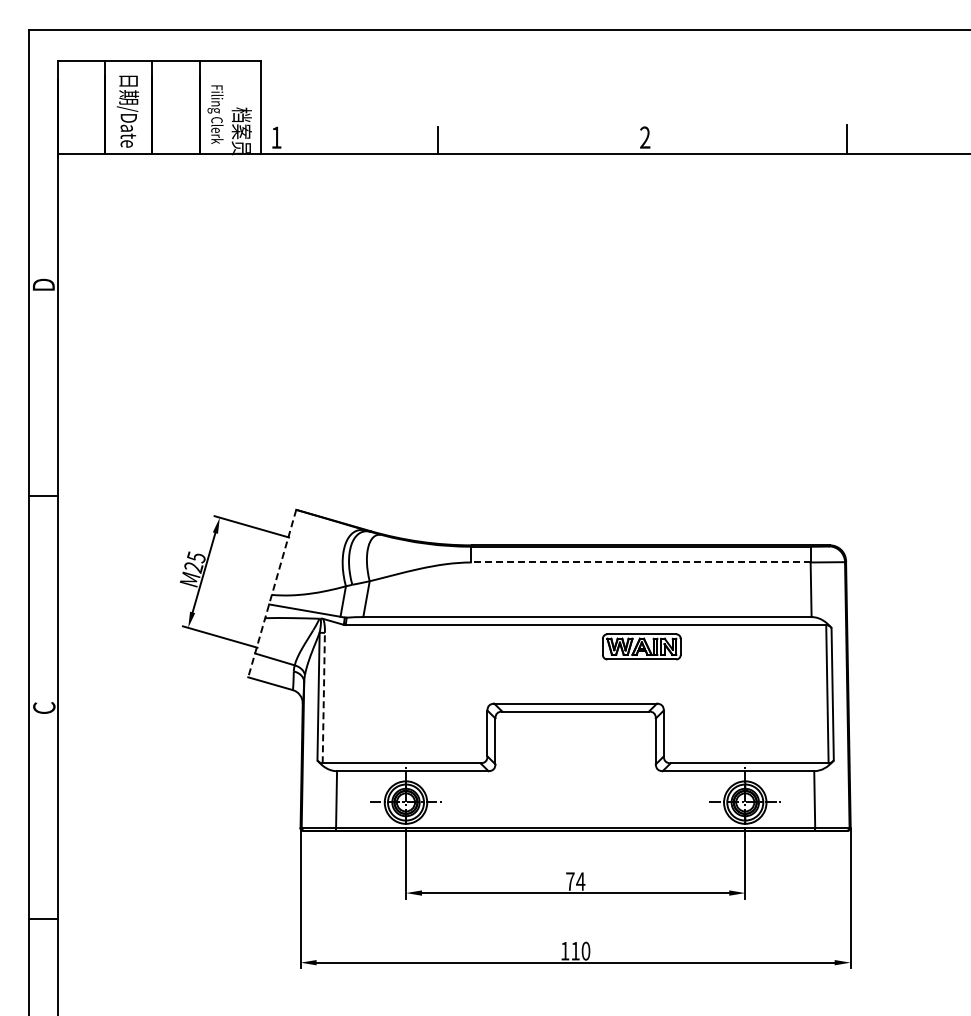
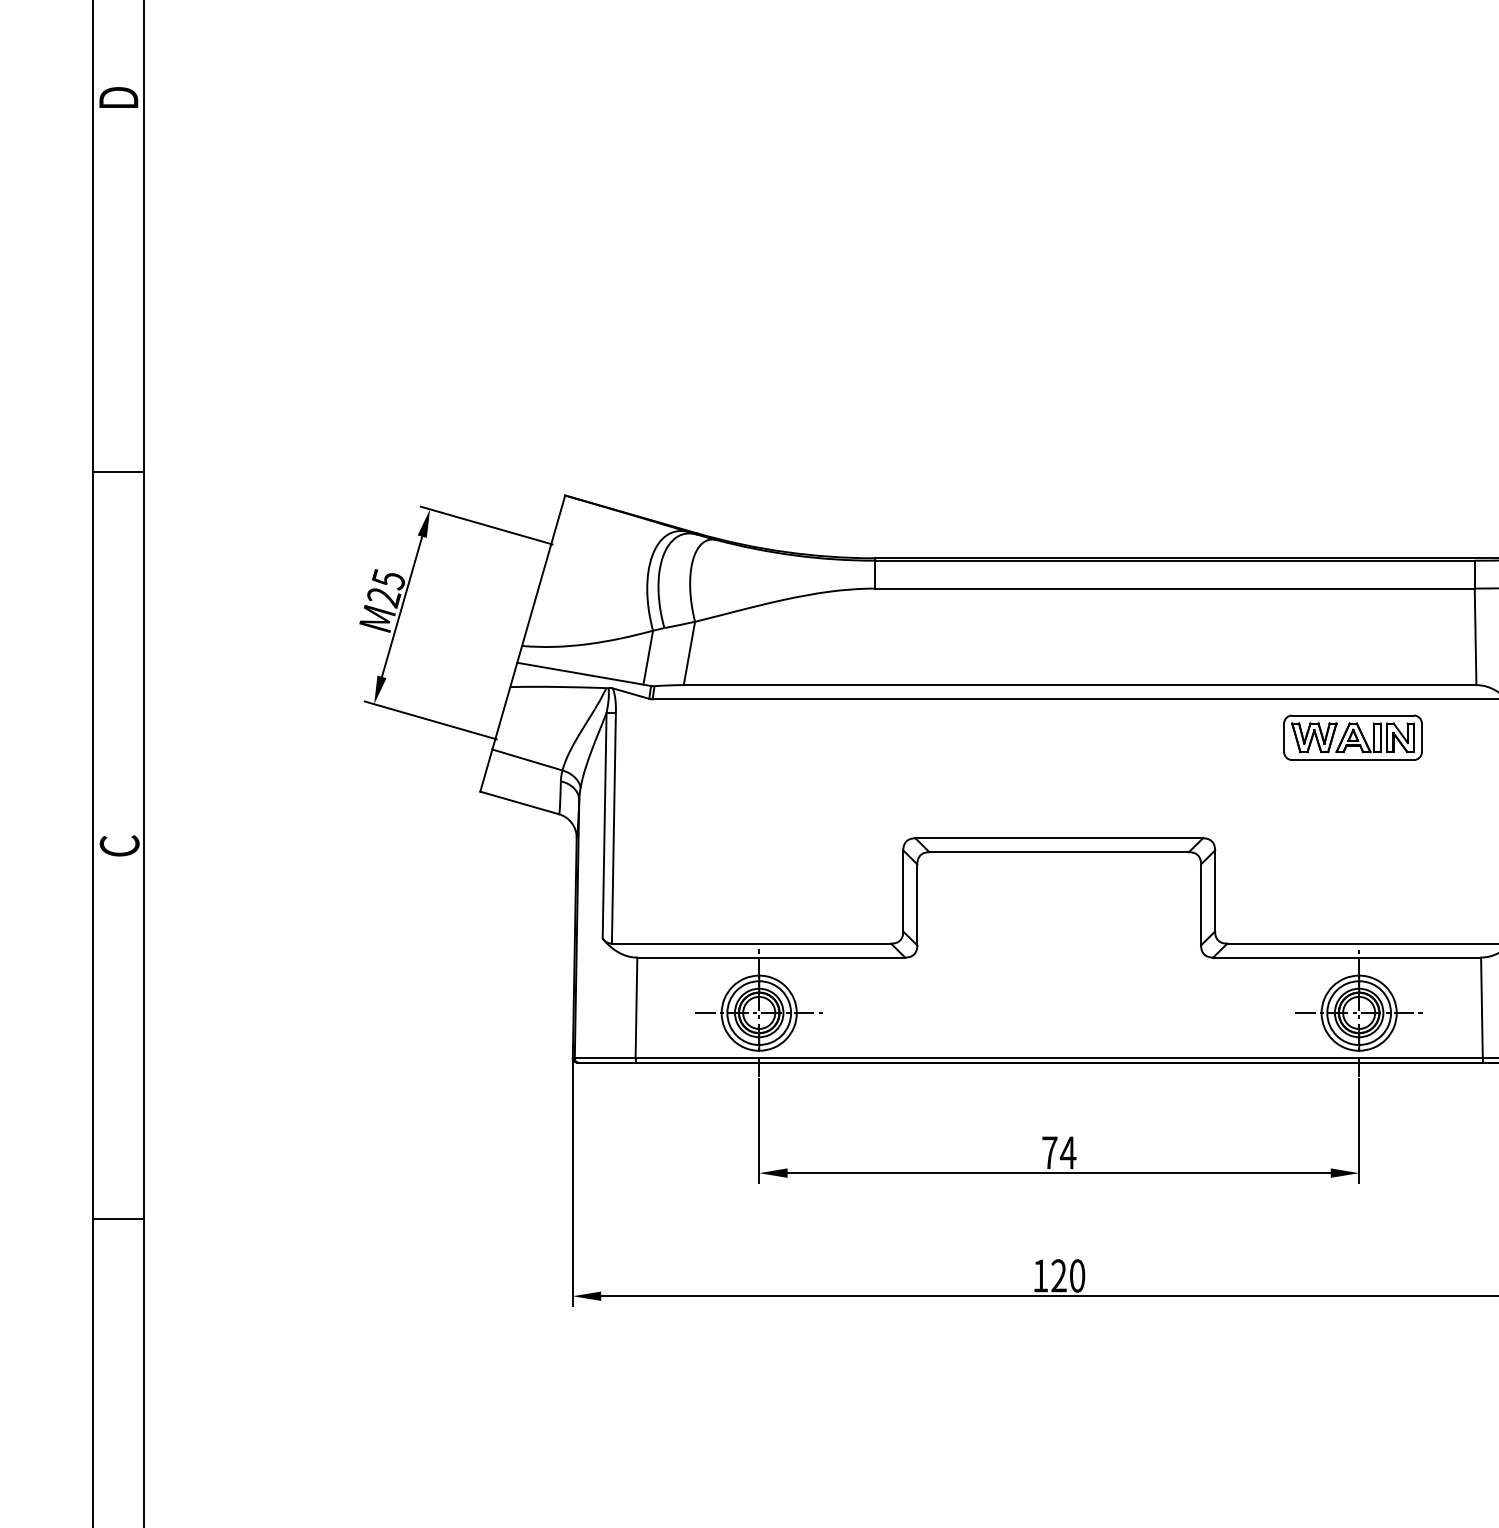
line: (641, 562) -> (1175, 588), dashed -> solid
line: (272, 594) -> (523, 645), dashed -> solid
part: (641, 646) -> (1352, 737), moved
line: (323, 697) -> (613, 827), dashed -> solid
text: (575, 950) -> (1058, 1274), 110 -> 120

